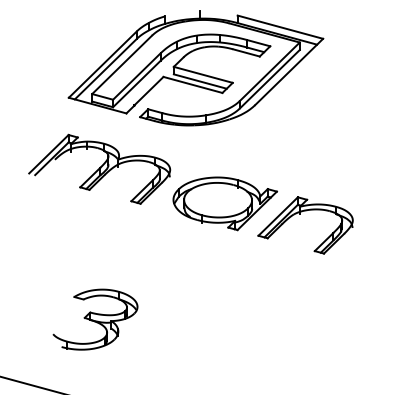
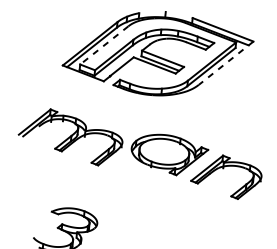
line: (122, 64) -> (104, 45), solid -> dashed
line: (288, 72) -> (225, 63), solid -> dashed
part: (99, 168) -> (70, 136), moved

